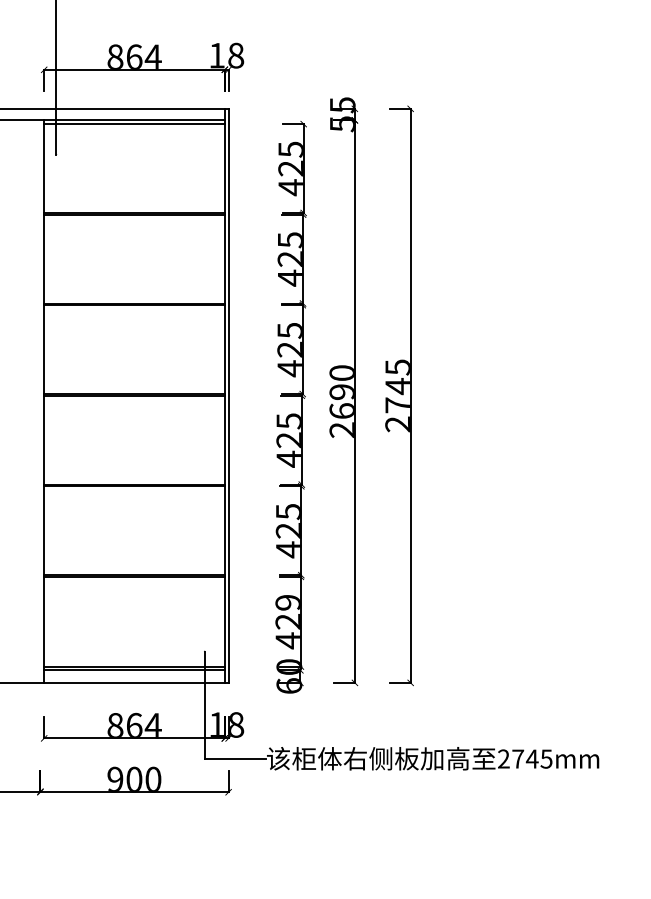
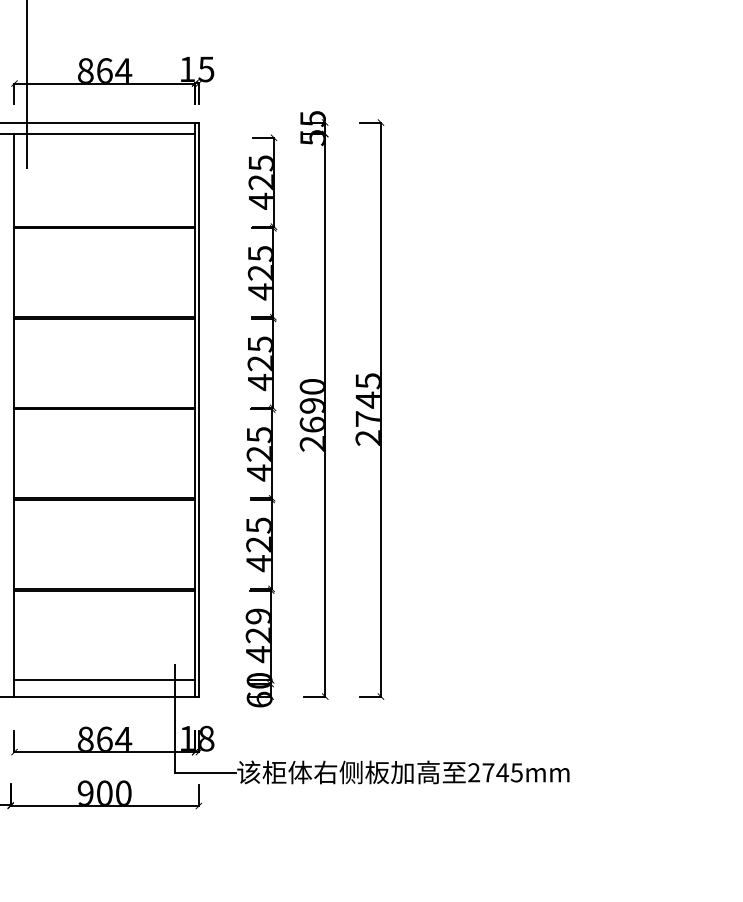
text: (236, 55) -> (206, 69), 18 -> 15
line: (134, 123) -> (104, 137), removed
line: (134, 670) -> (104, 684), removed

